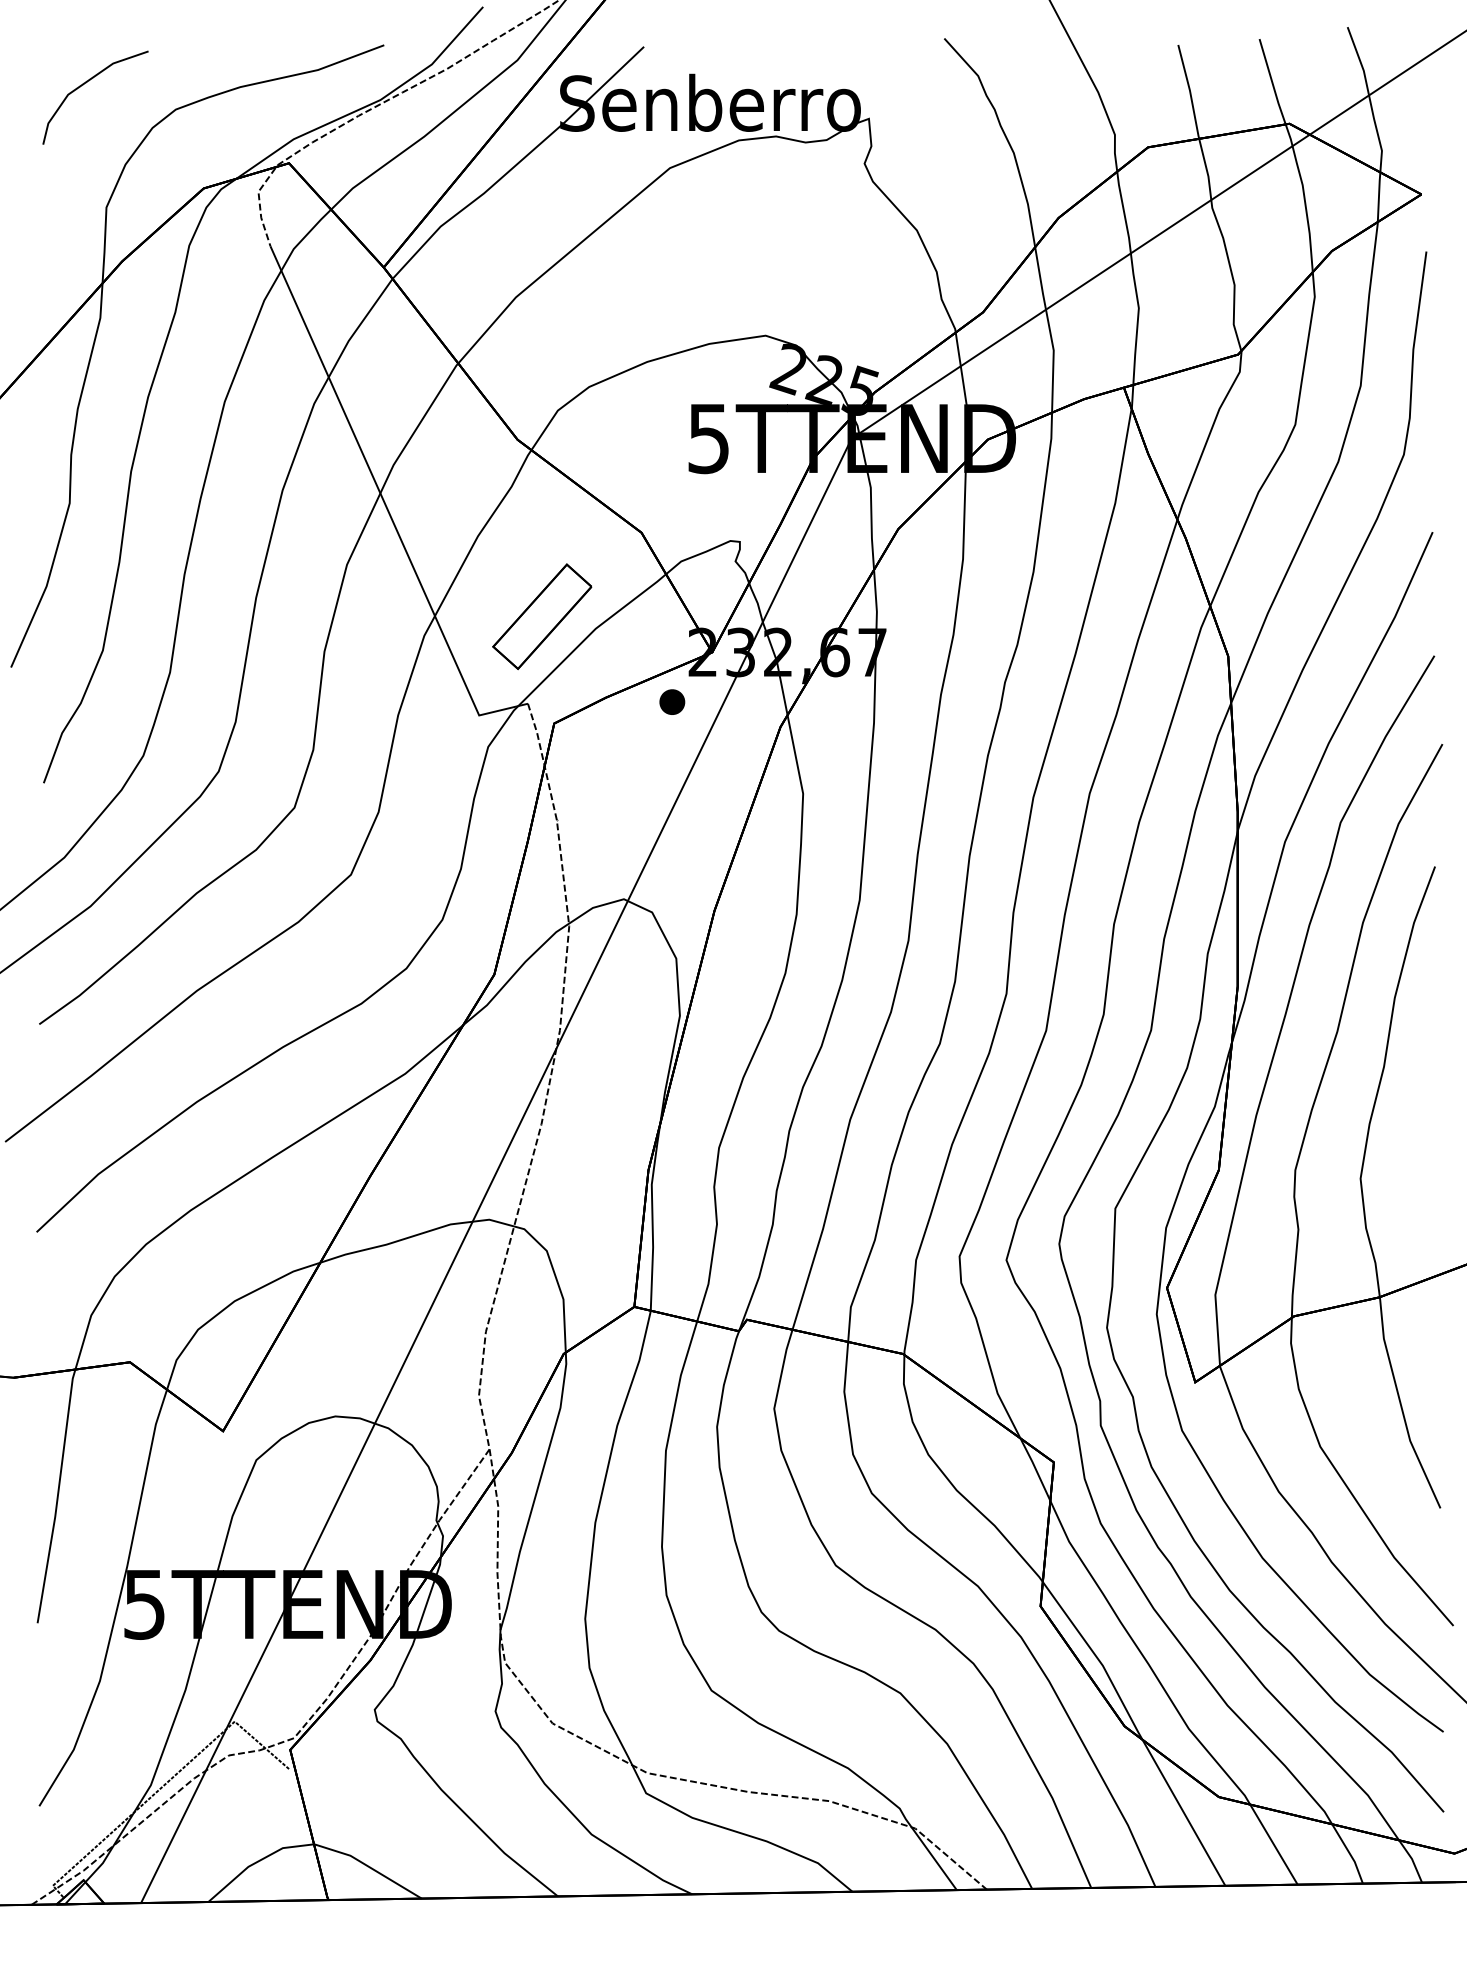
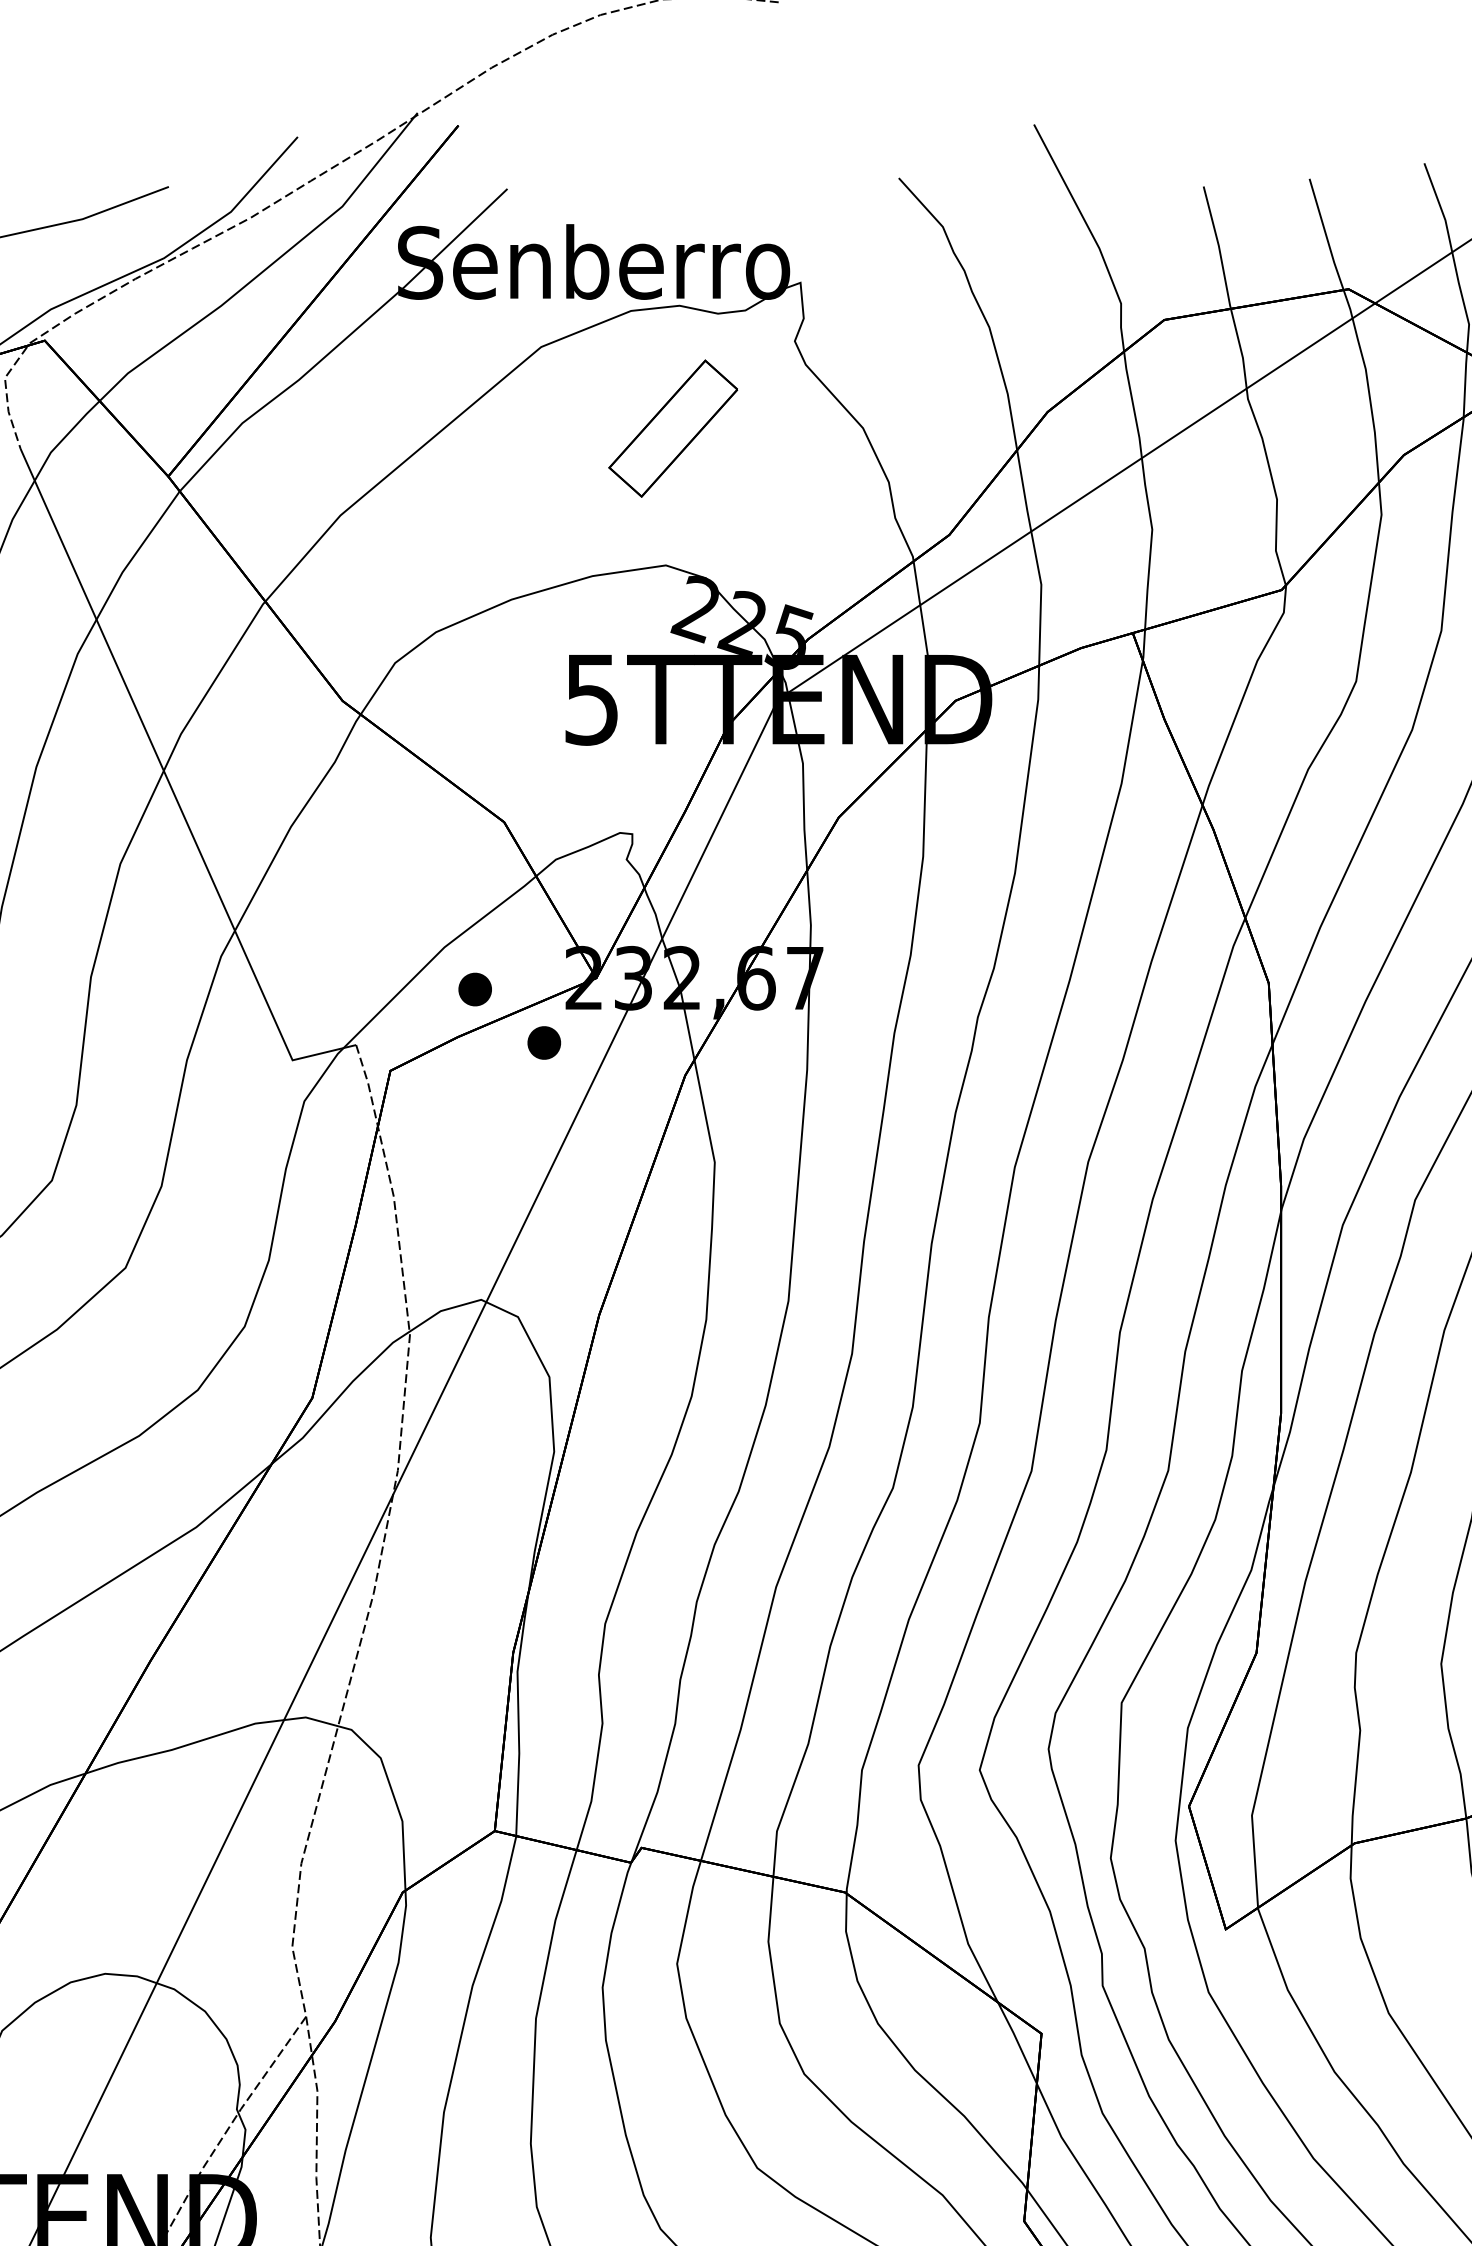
part: (542, 616) -> (673, 428), moved
part: (619, 660) -> (475, 988), added

